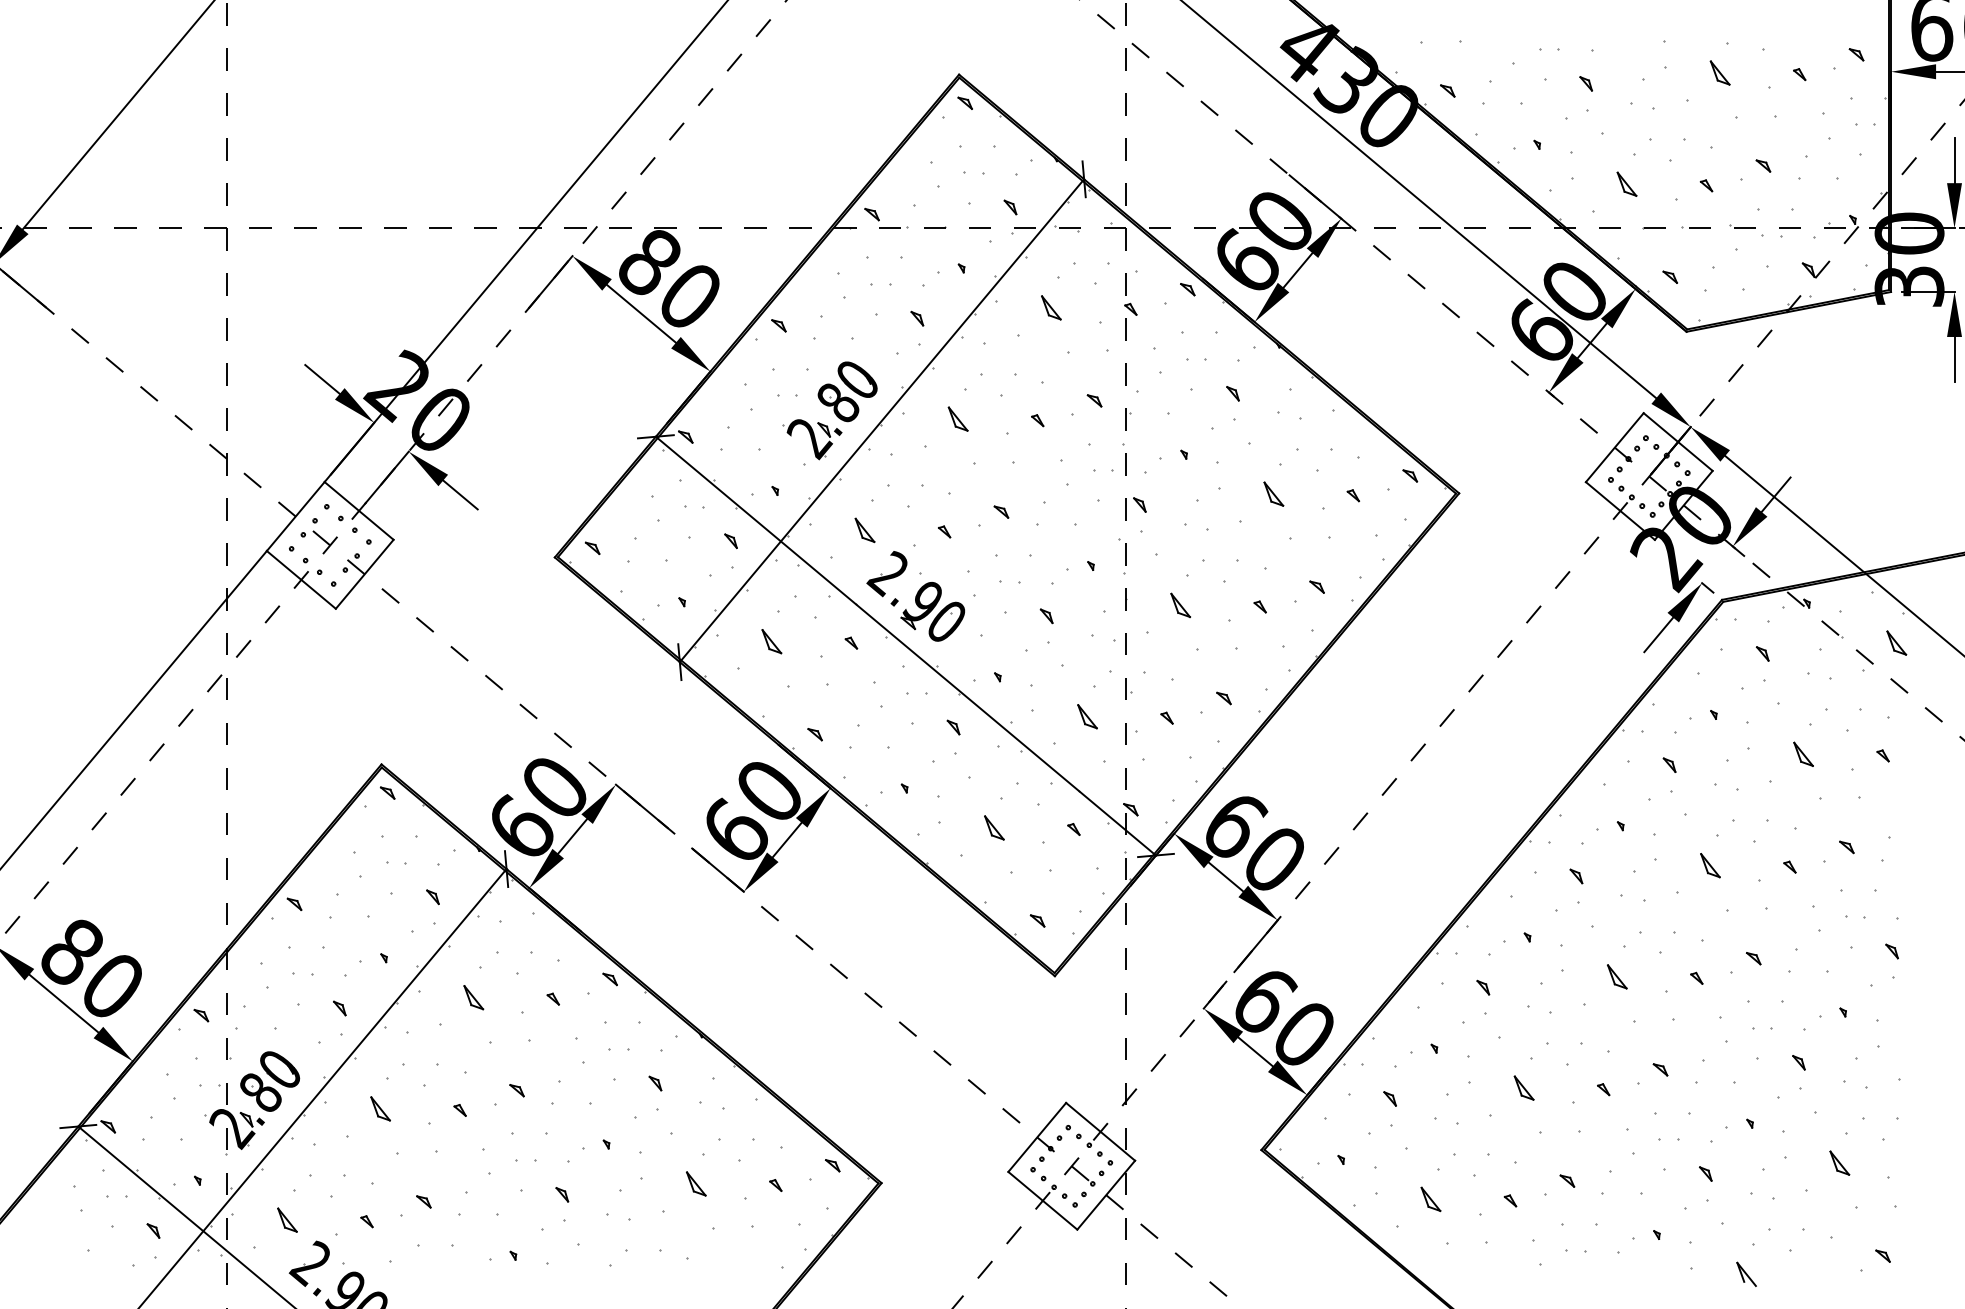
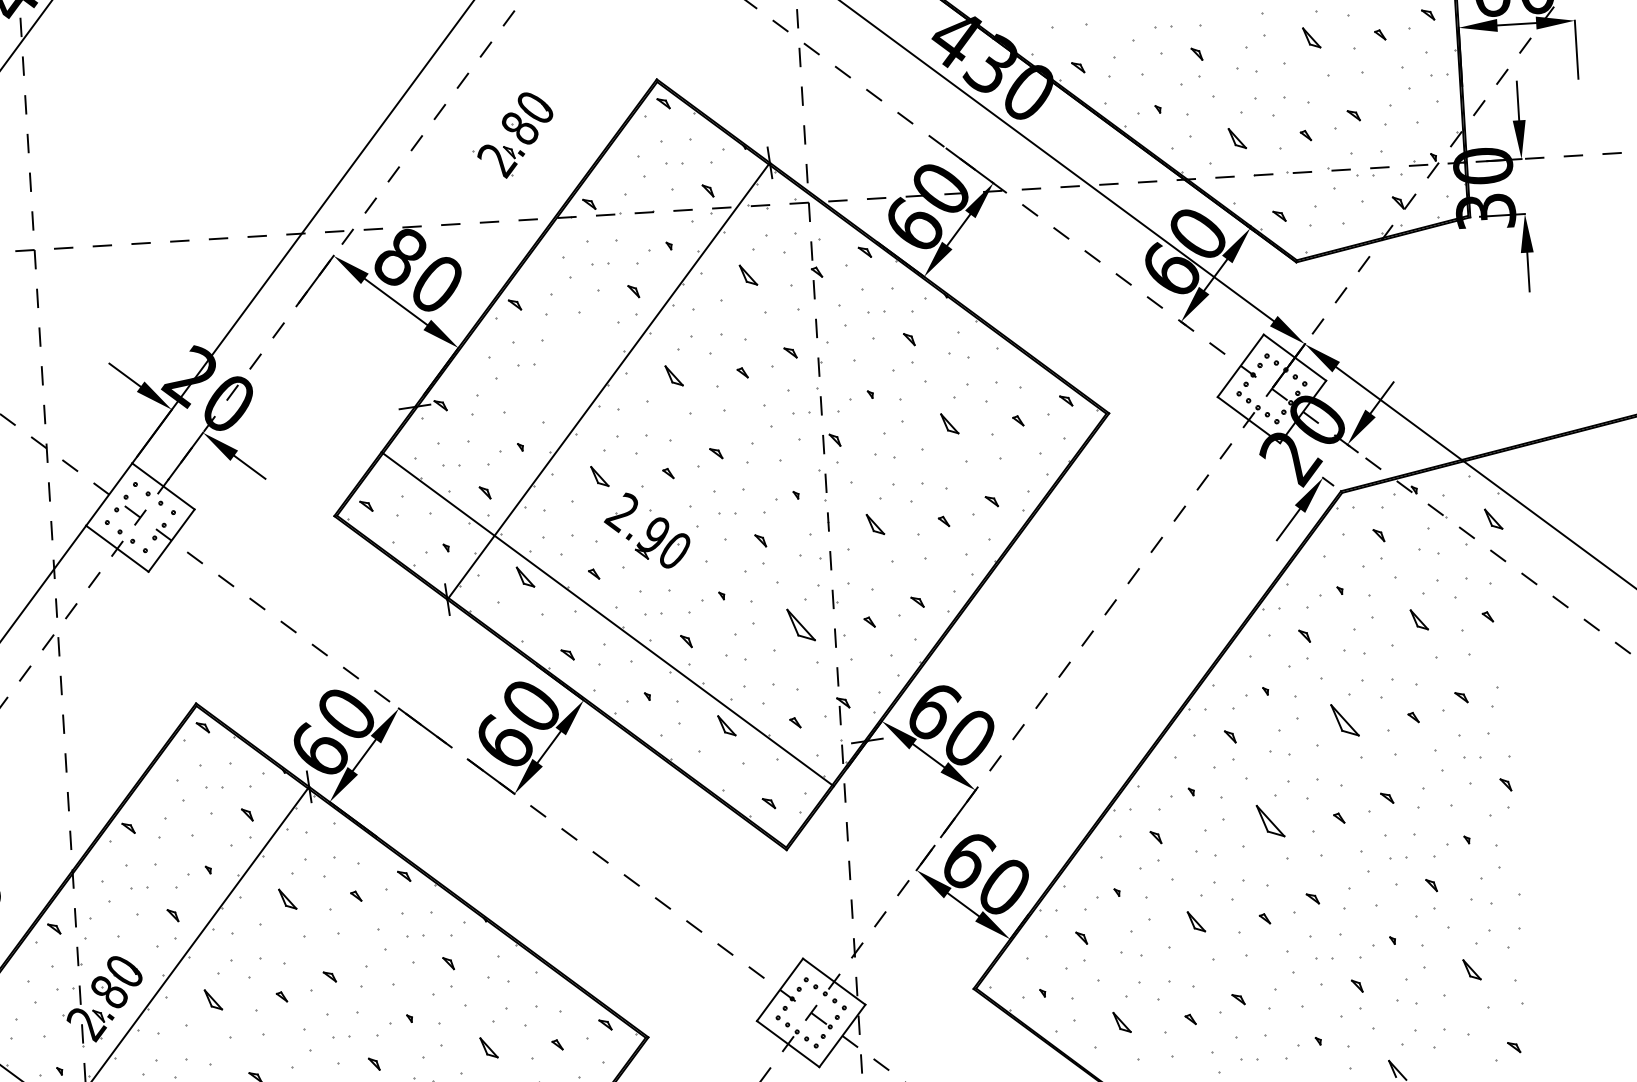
part: (829, 410) -> (512, 135), moved
line: (905, 645) -> (607, 618), moved
part: (1087, 716) -> (801, 624), size x1.6
part: (1710, 865) -> (1345, 720), size x1.6
part: (1617, 976) -> (1270, 820), size x1.6

